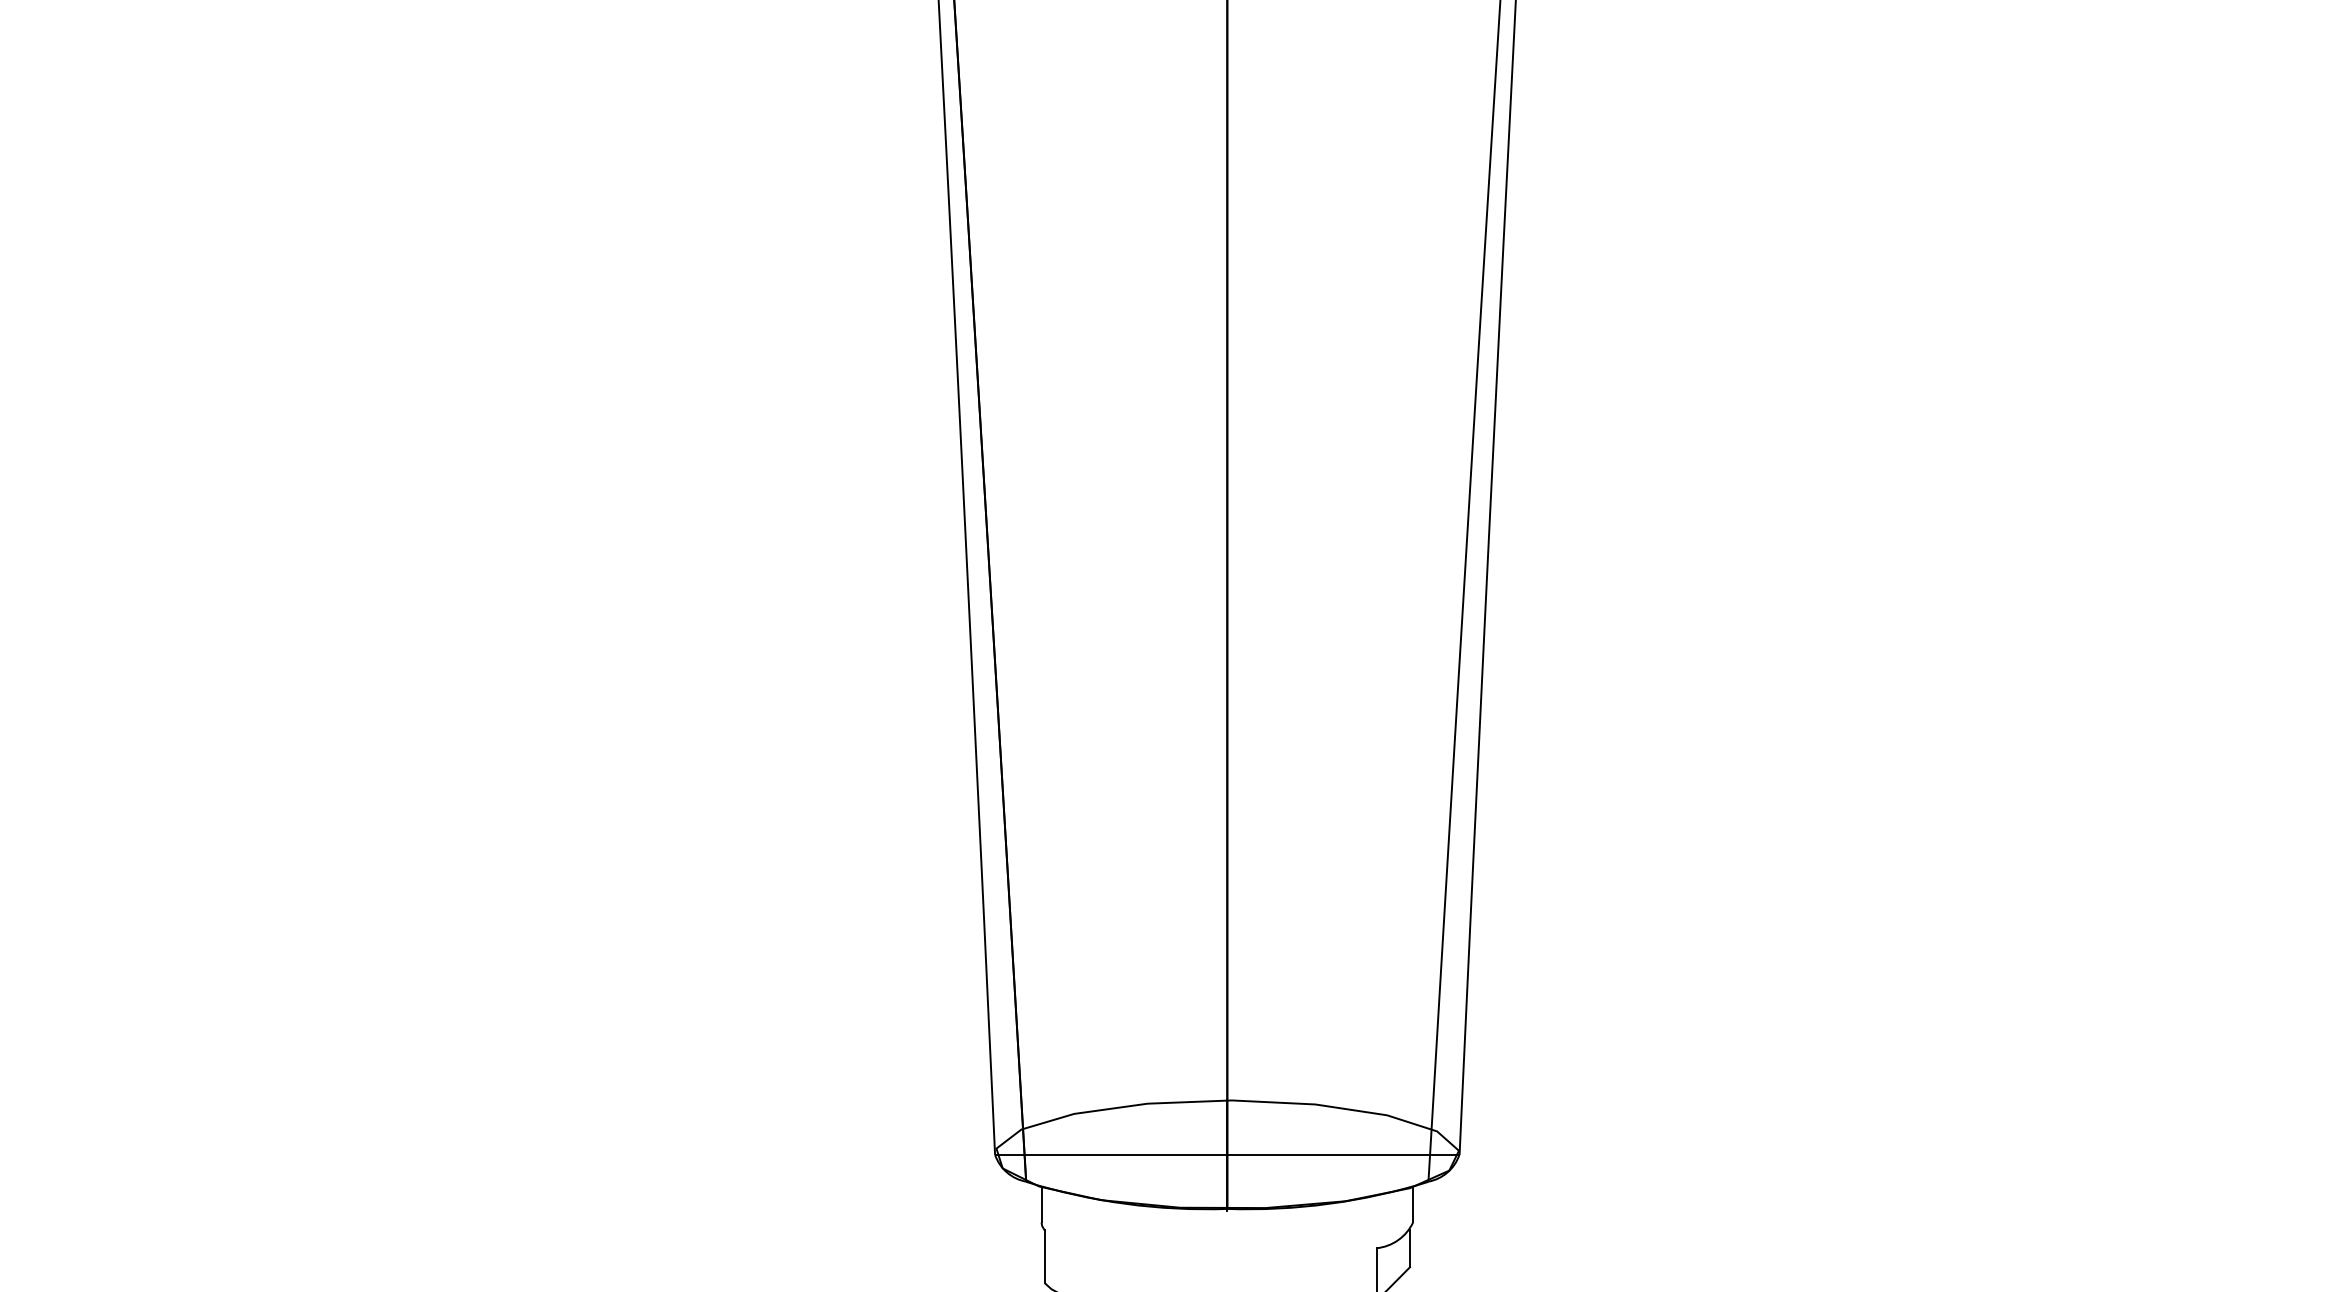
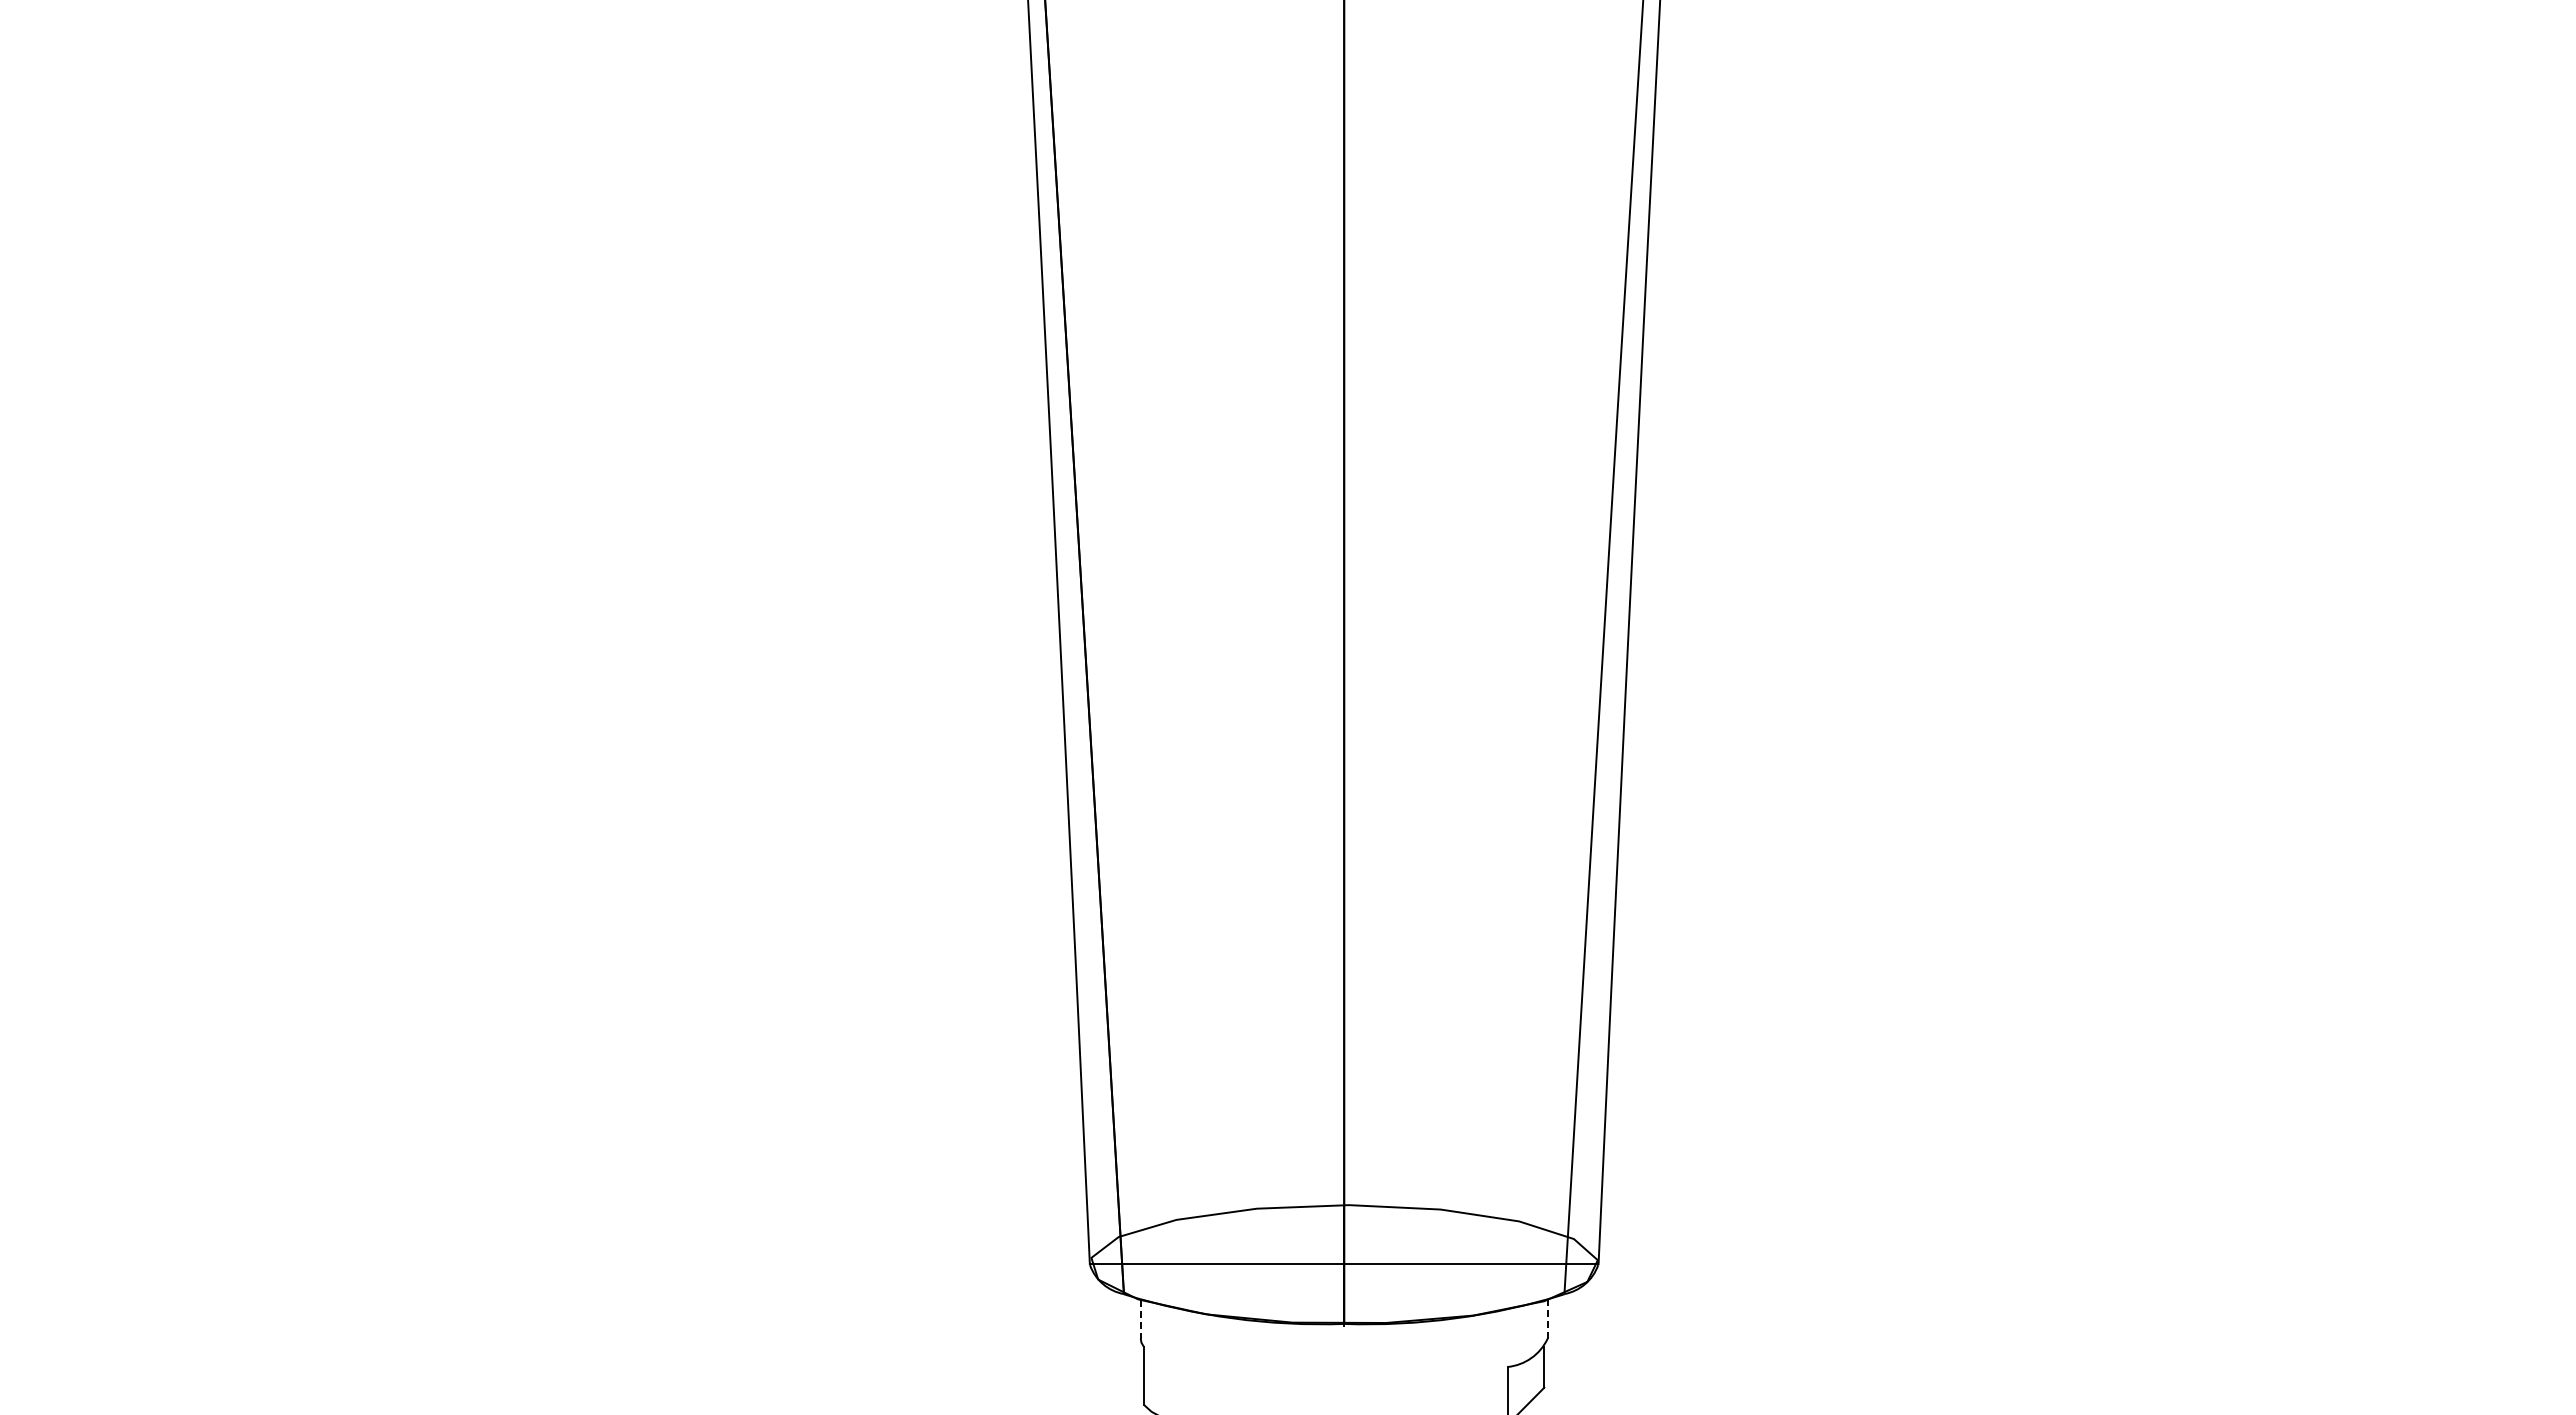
line: (1412, 1203) -> (1547, 1318), solid -> dashed
line: (1041, 1204) -> (1140, 1319), solid -> dashed

